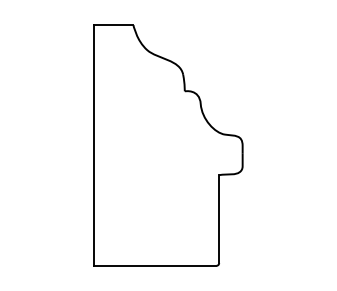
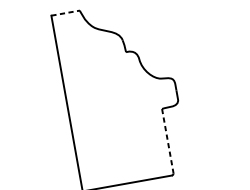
line: (113, 25) -> (65, 13), solid -> dashed
line: (219, 219) -> (168, 141), solid -> dashed

